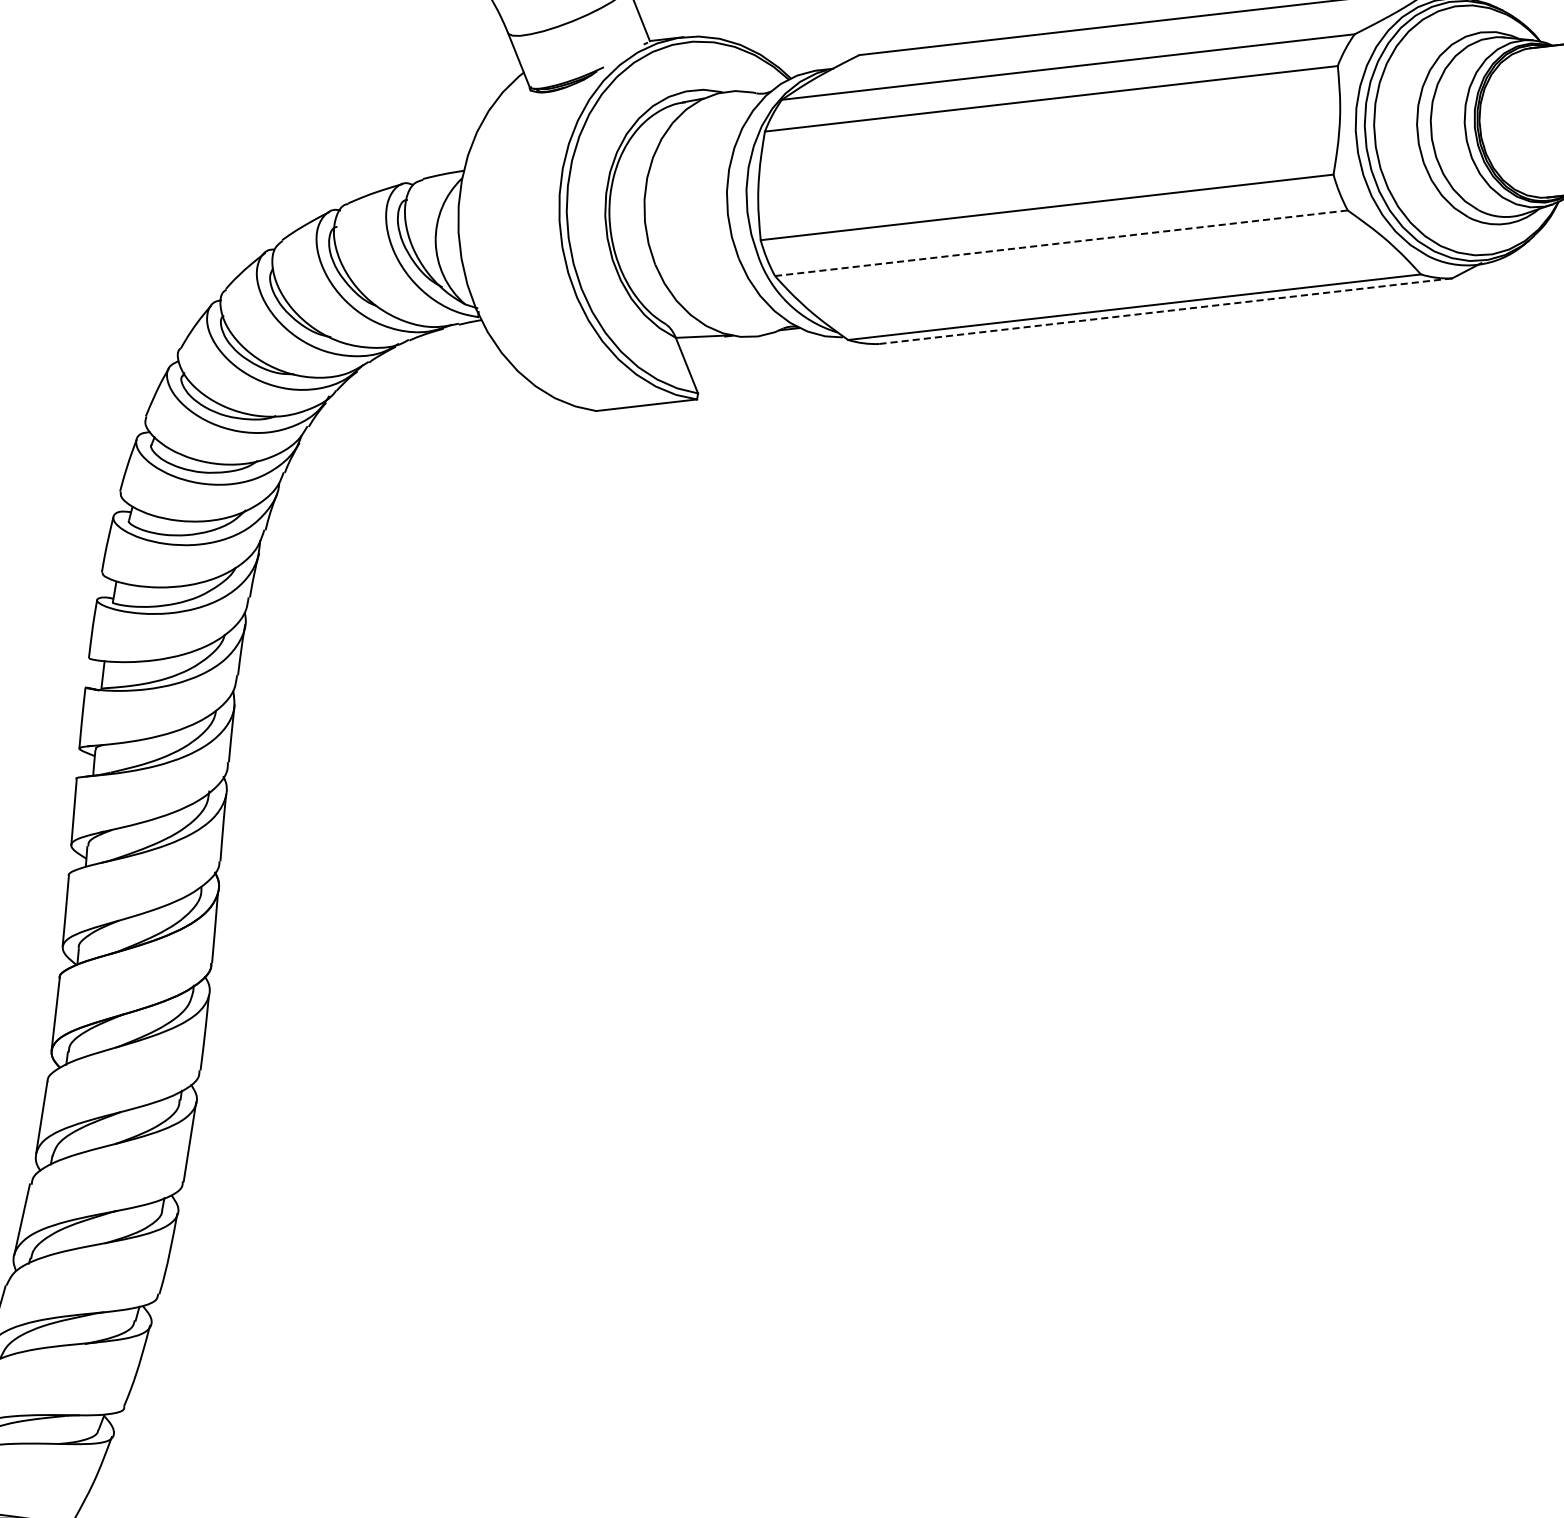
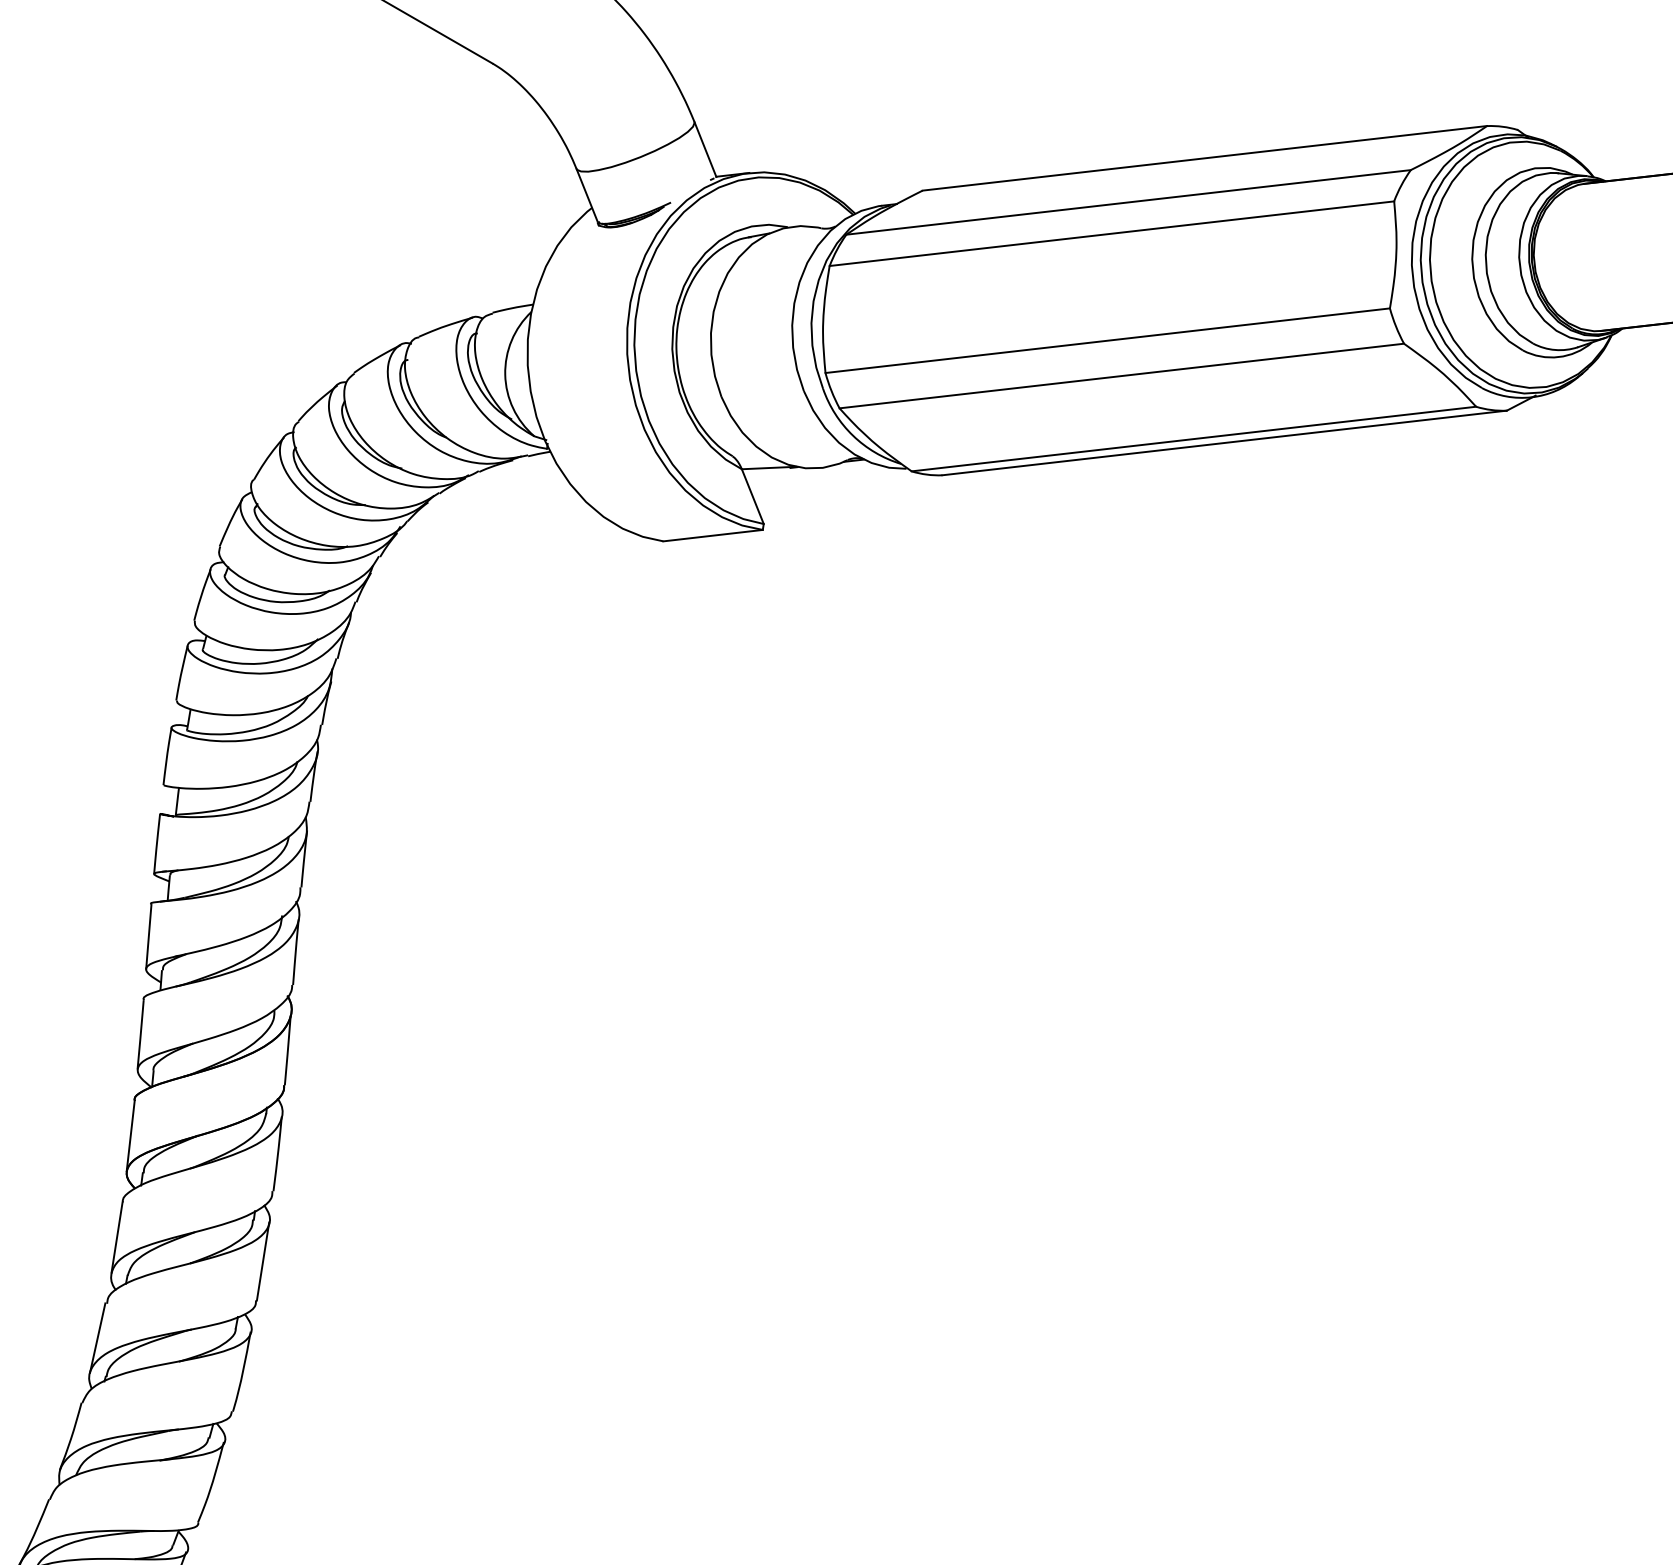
line: (1062, 242) -> (1122, 375), dashed -> solid
line: (1166, 310) -> (1225, 442), dashed -> solid

